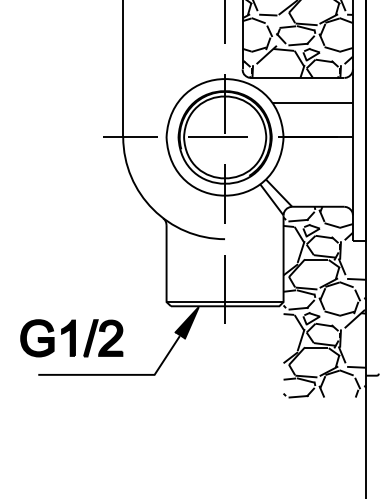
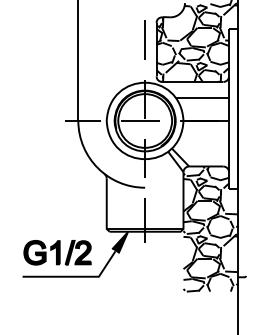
part: (71, 337) -> (57, 252), moved

